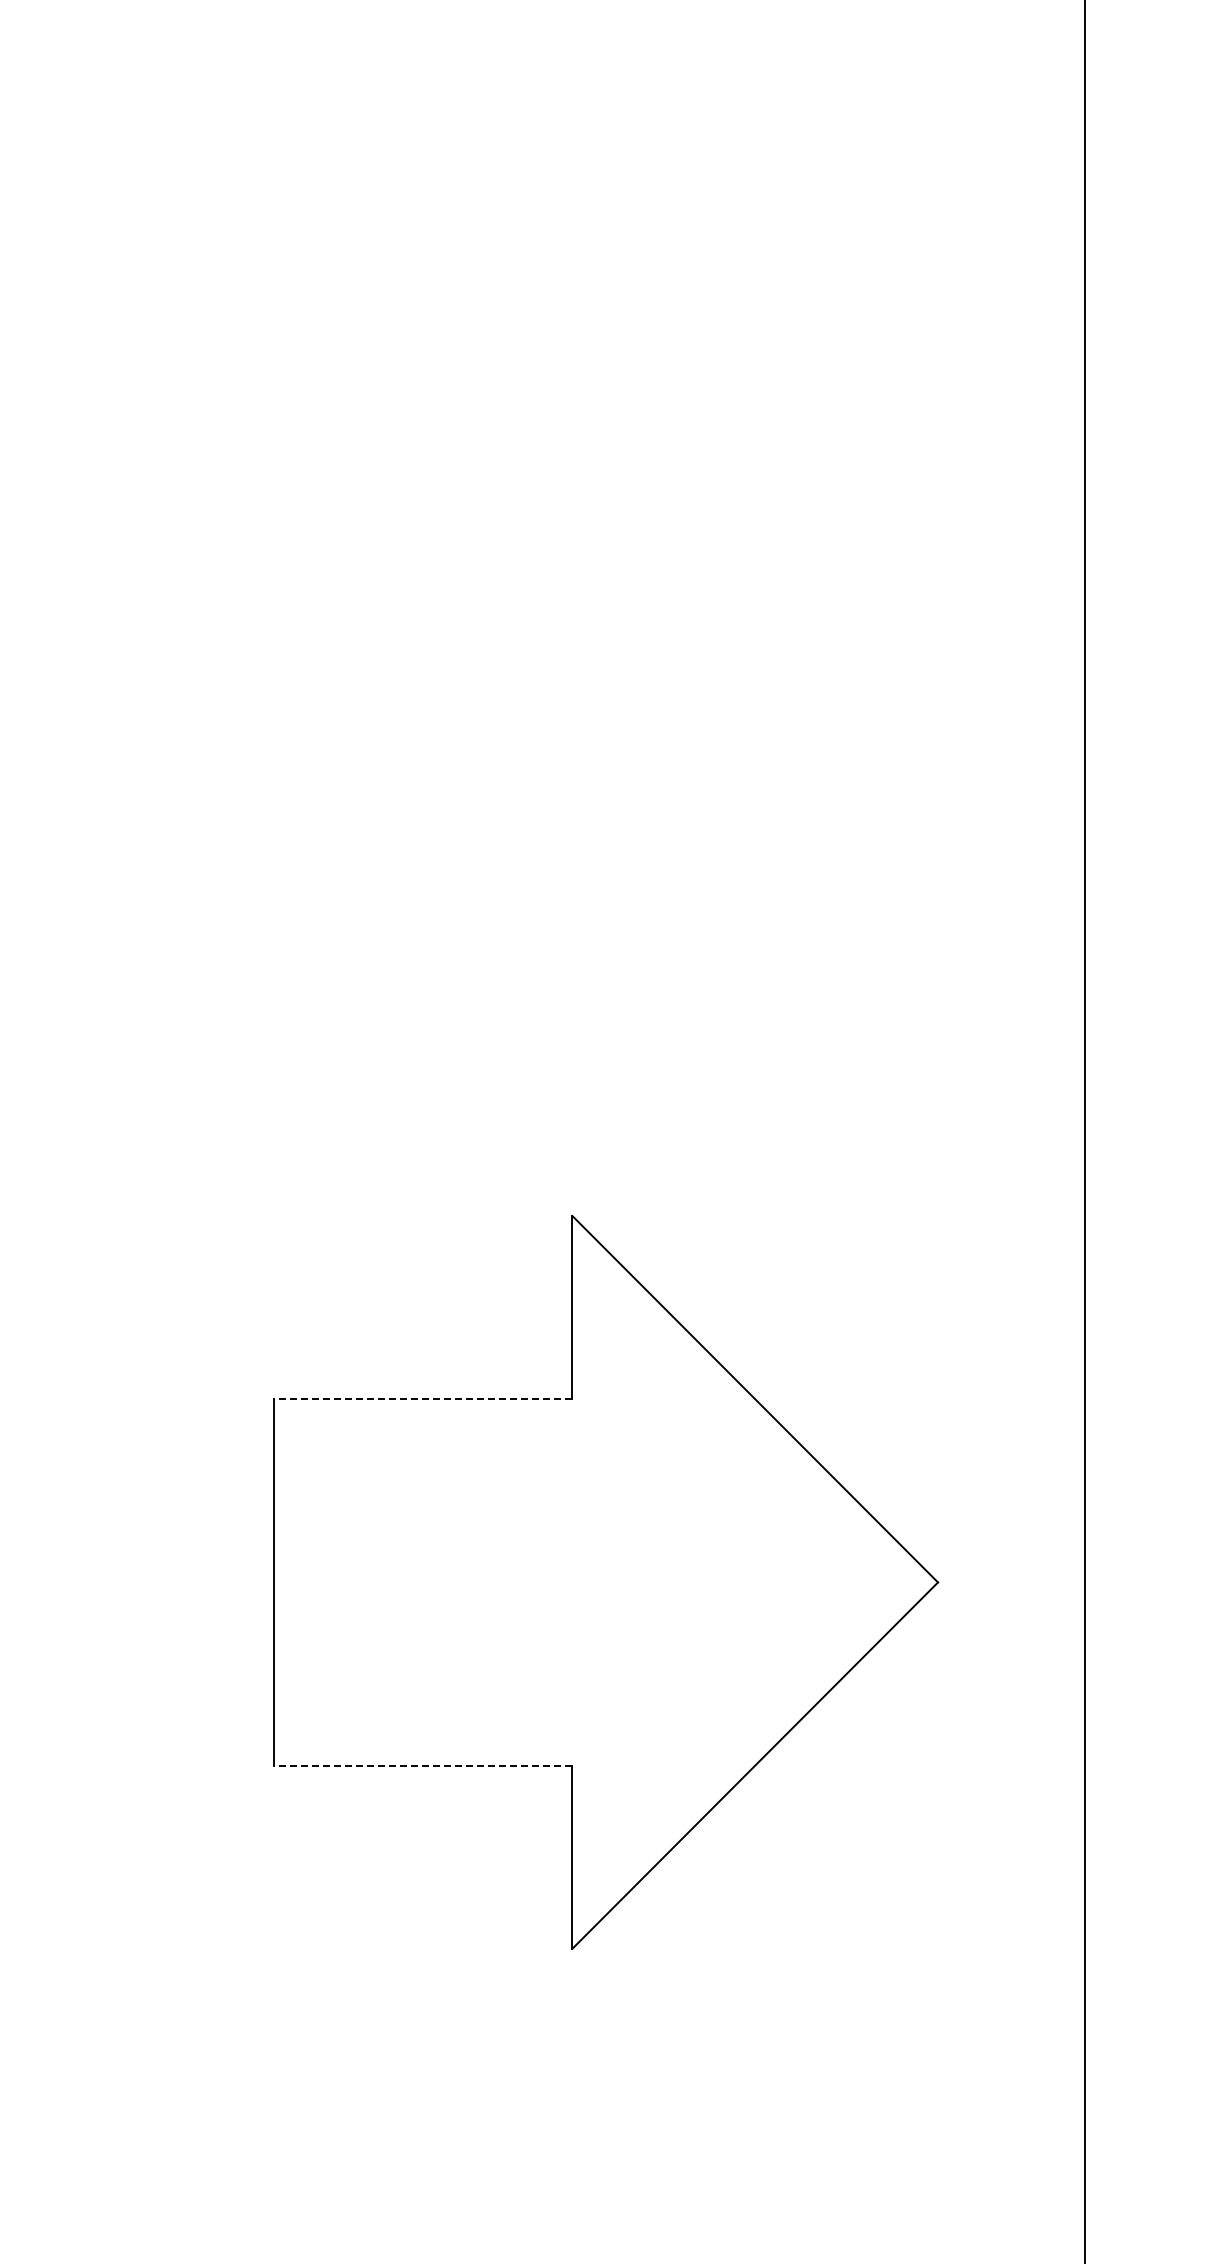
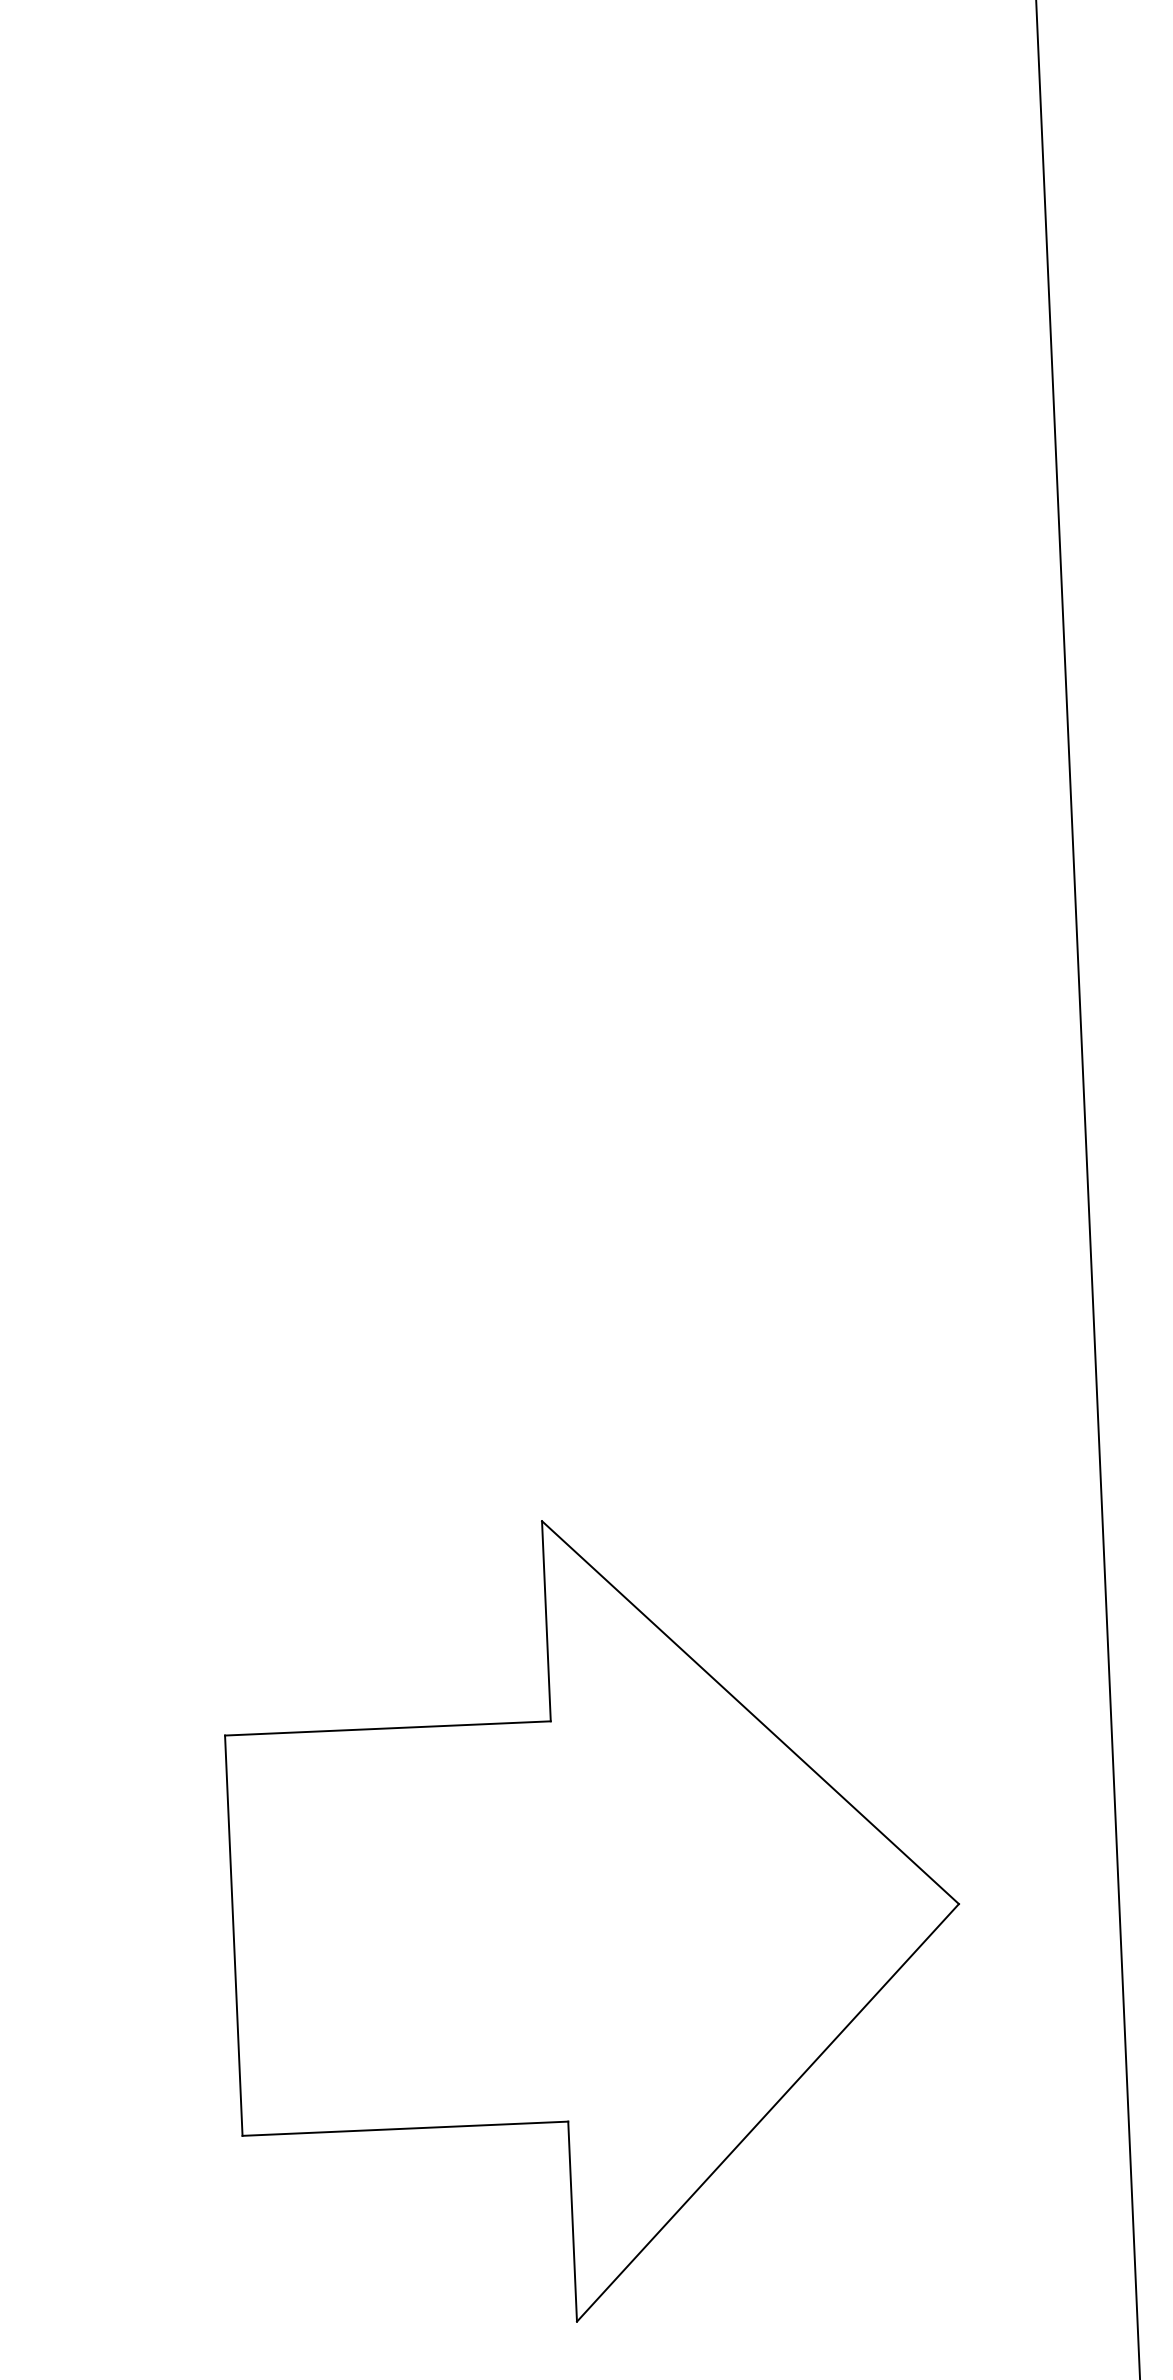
line: (422, 1399) -> (386, 1728), dashed -> solid
line: (422, 1765) -> (404, 2128), dashed -> solid

